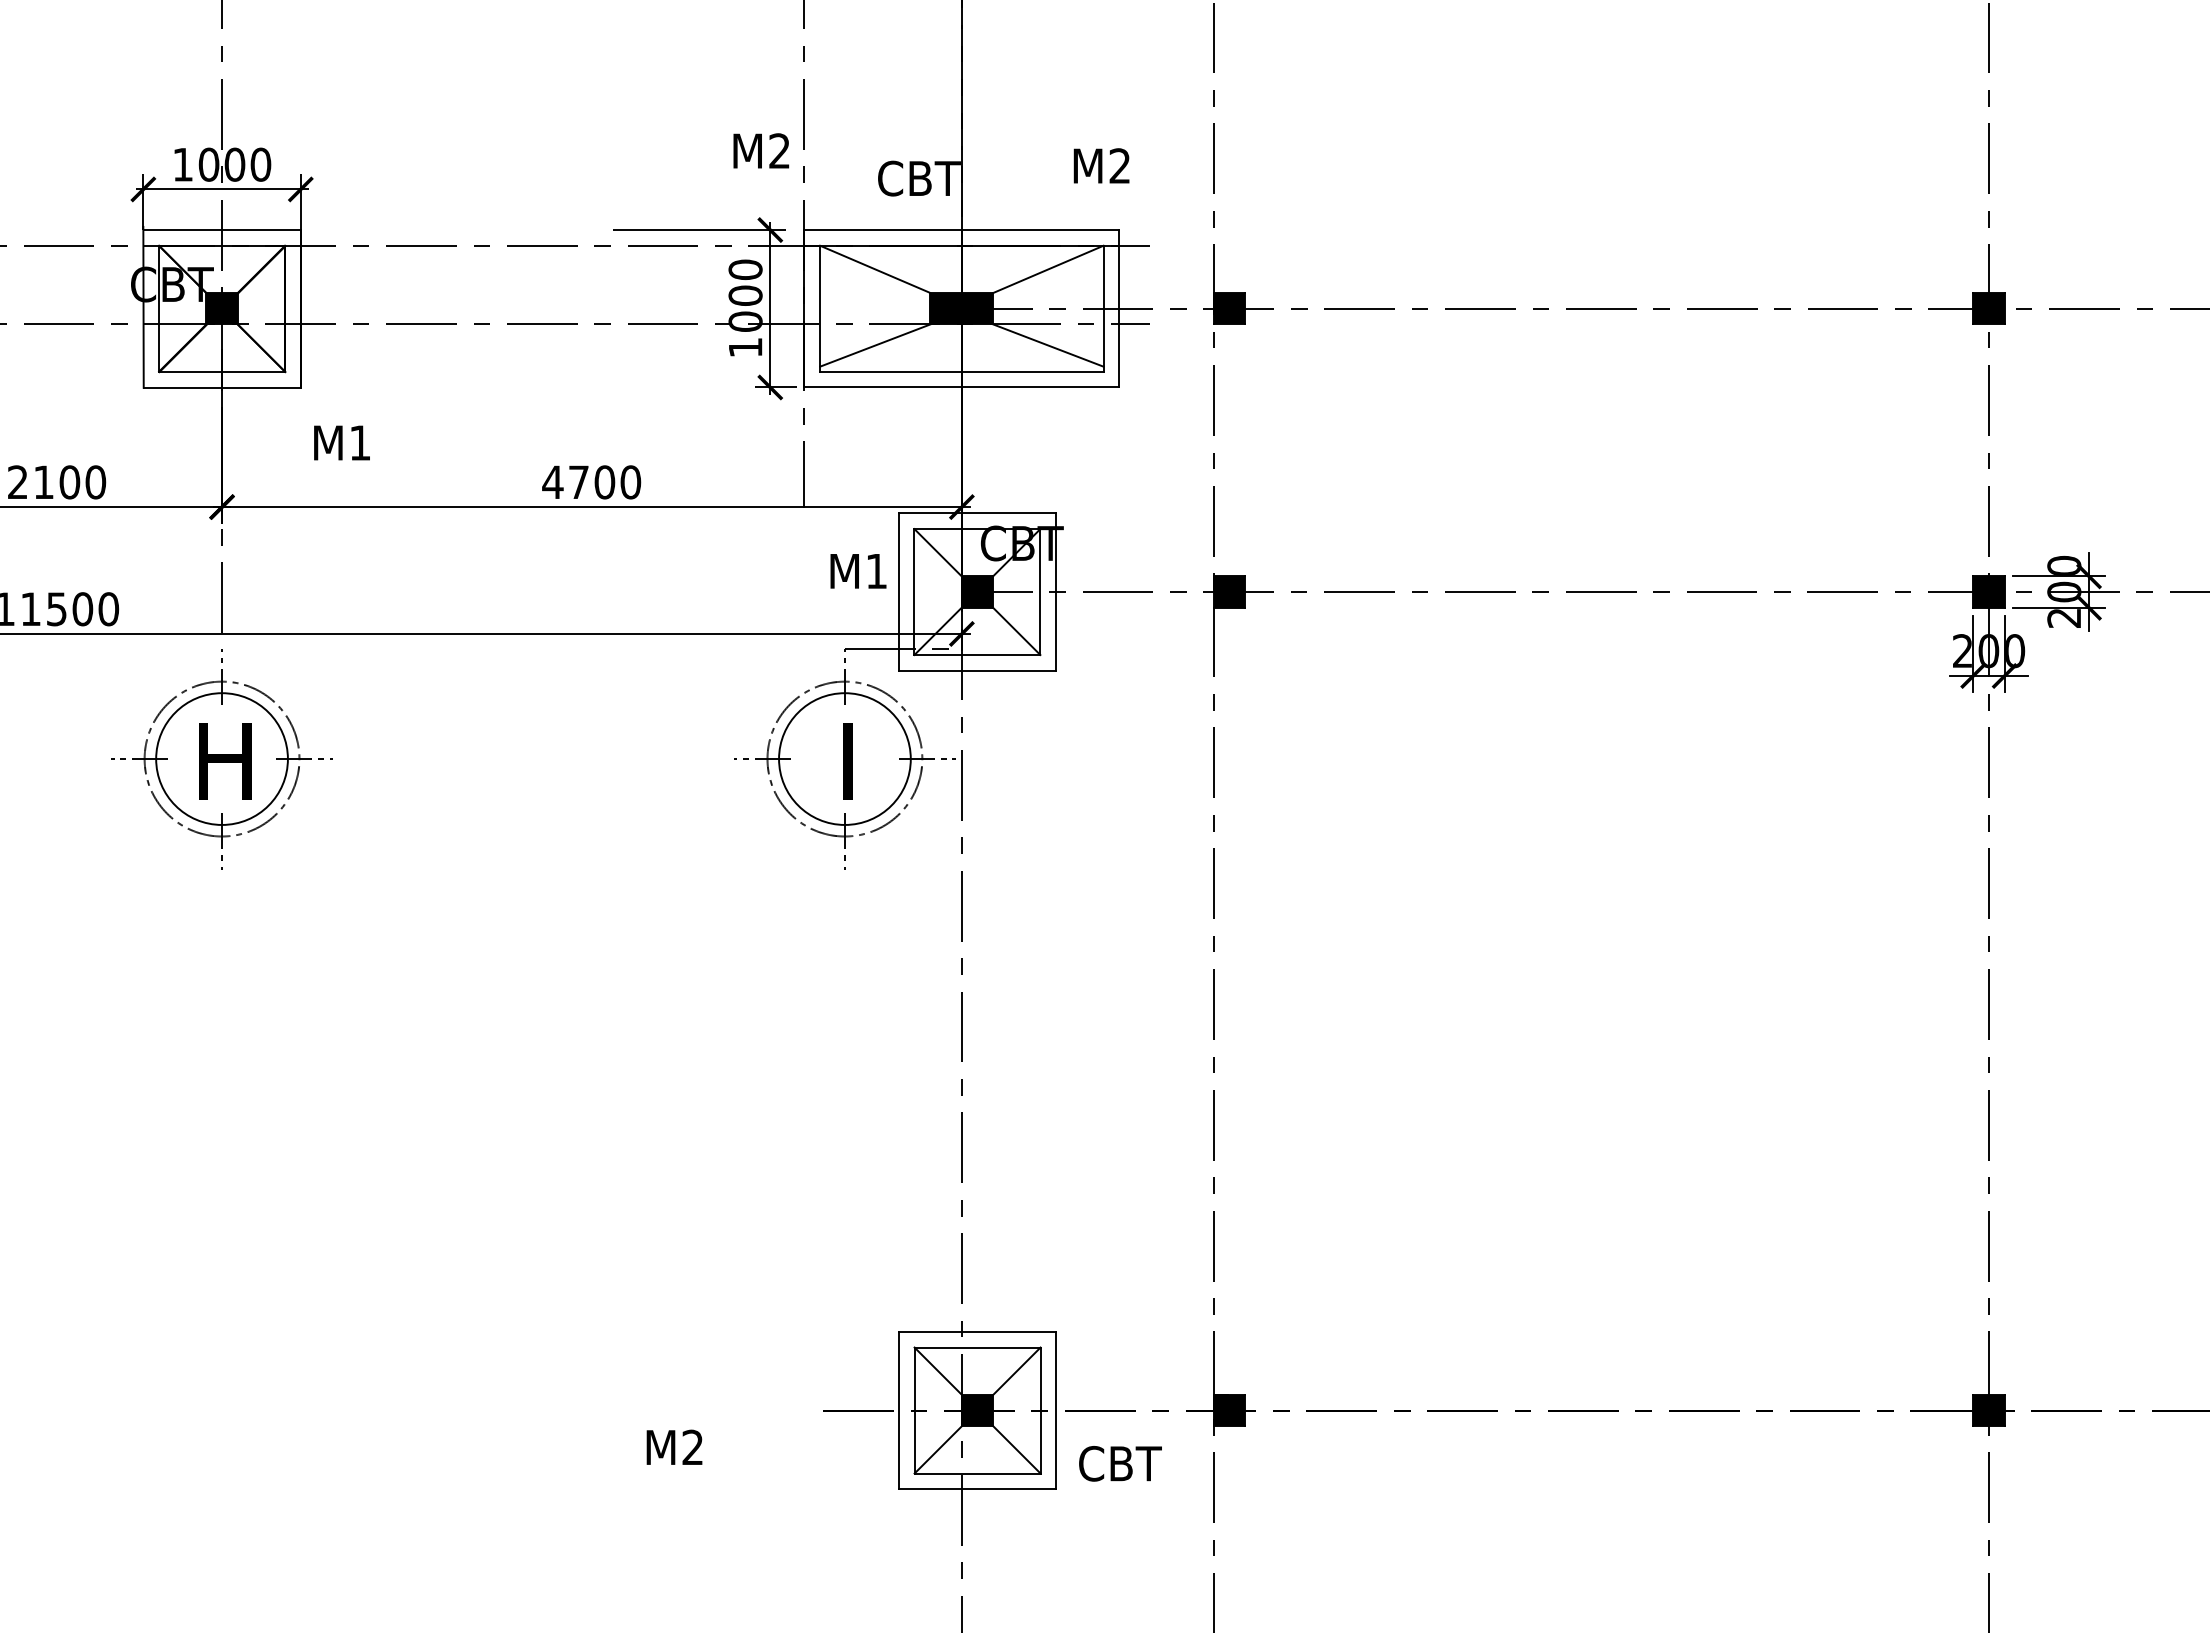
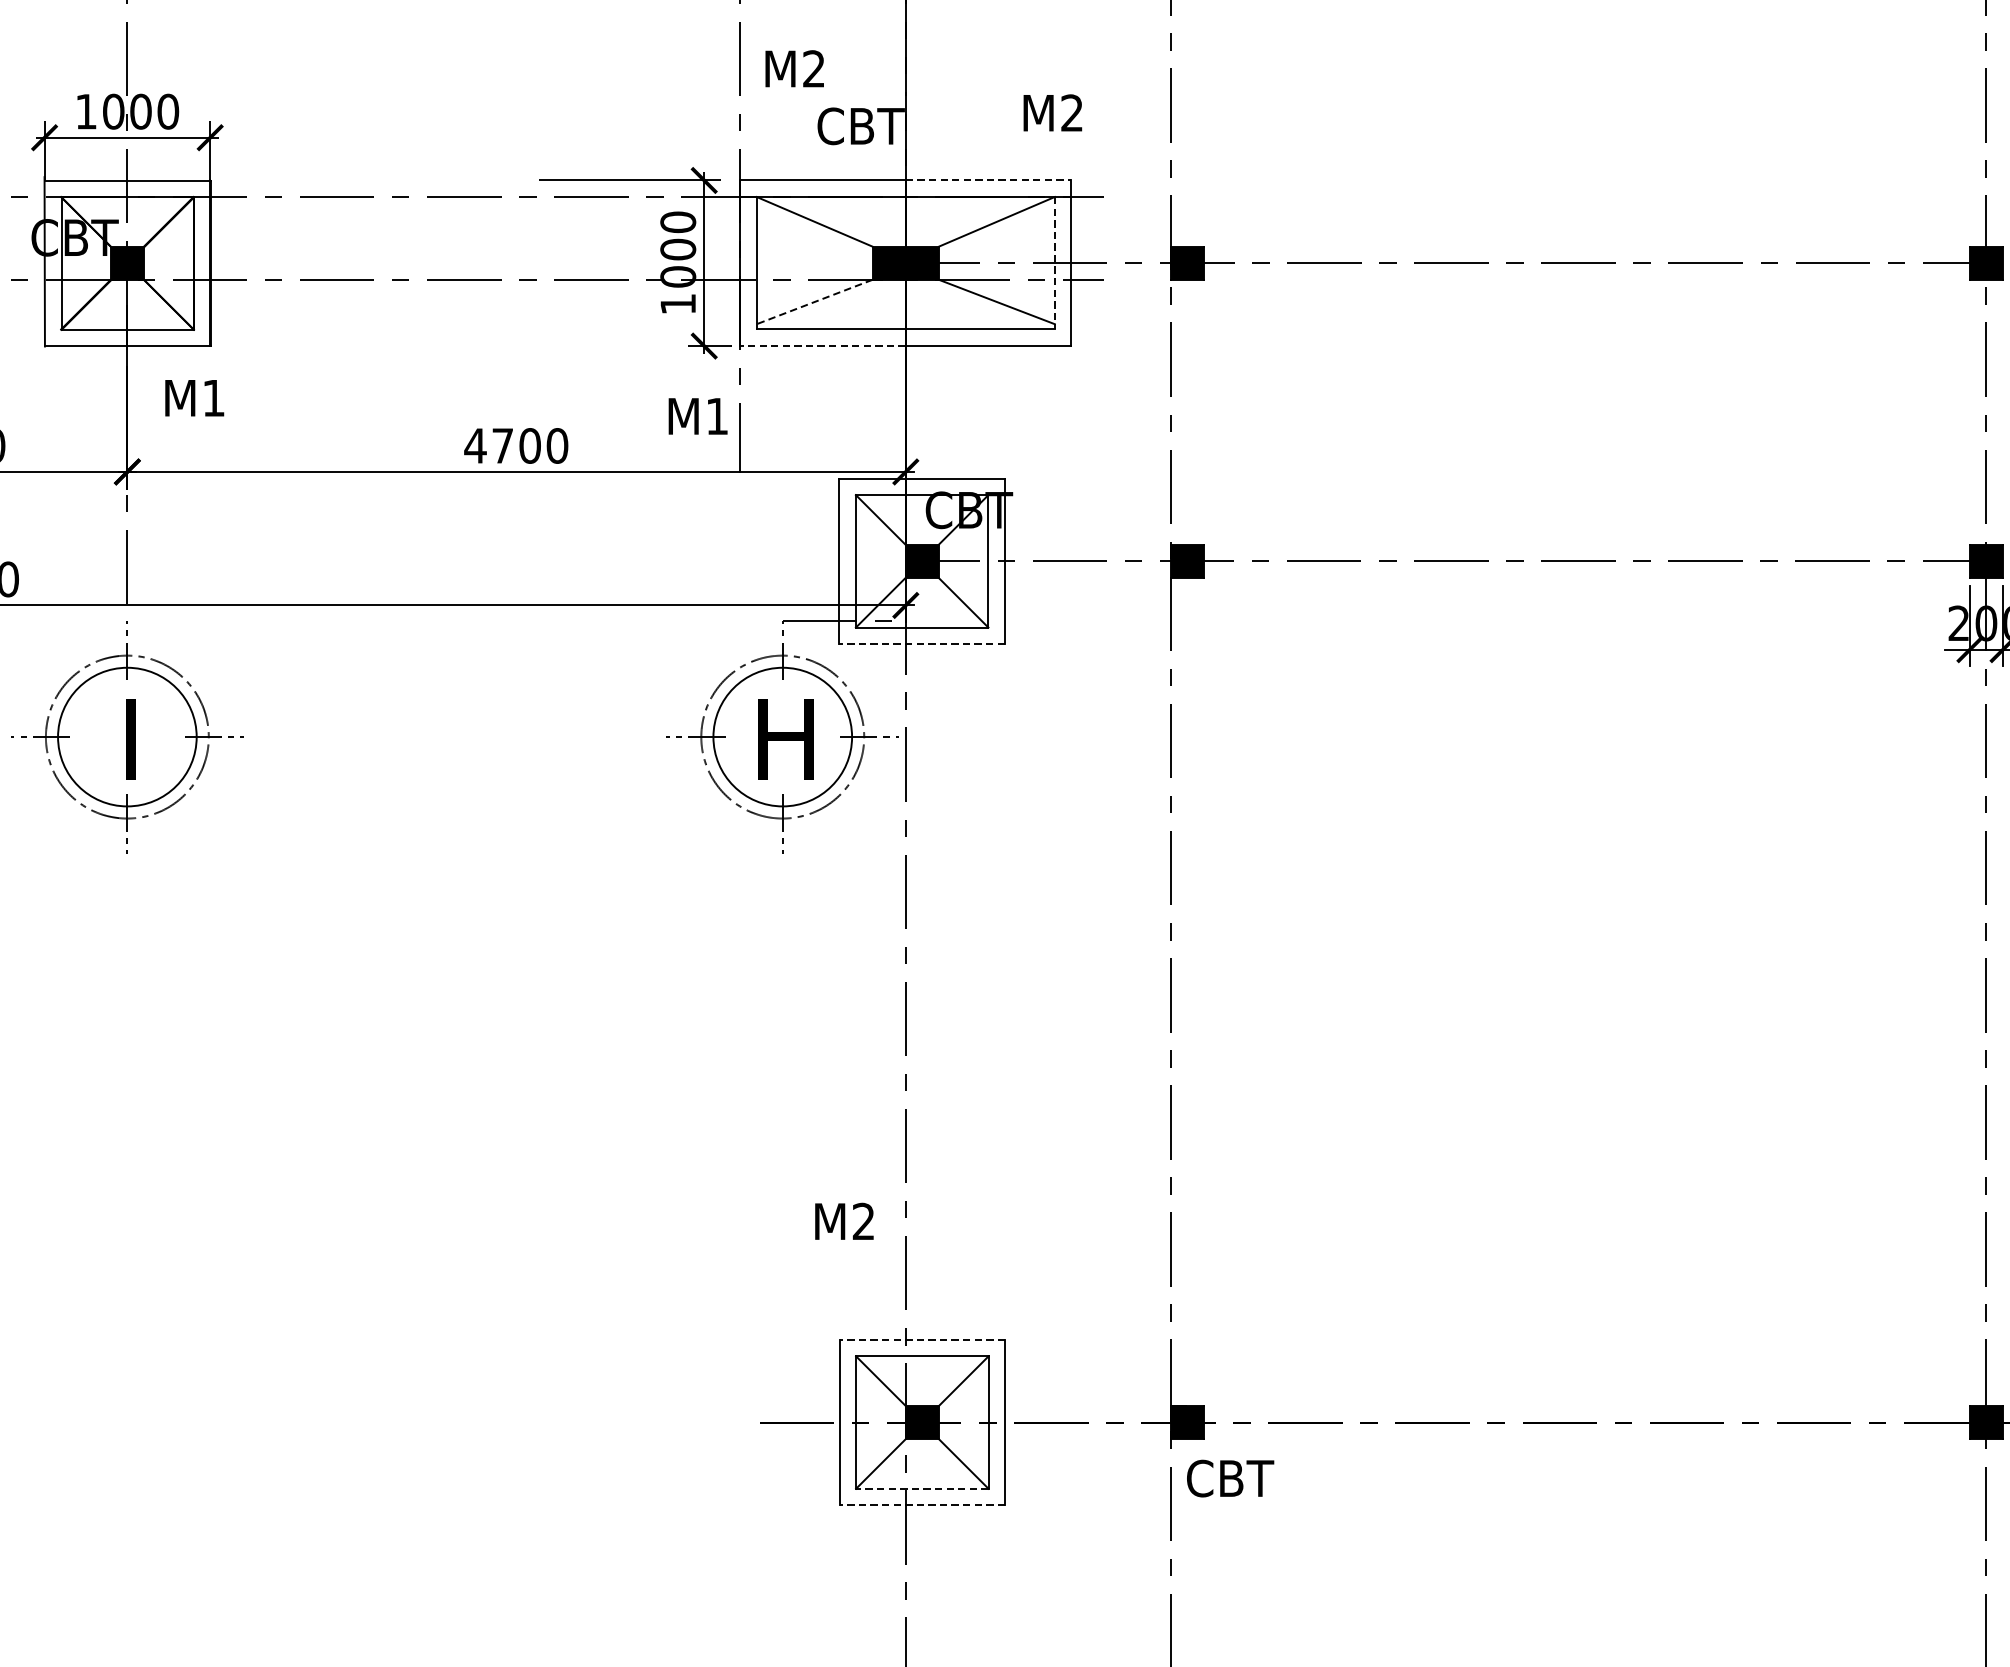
text: (761, 150) -> (794, 68), moved
line: (1040, 230) -> (988, 180), solid -> dashed
line: (1103, 308) -> (1054, 262), solid -> dashed
line: (875, 345) -> (814, 301), solid -> dashed
line: (883, 387) -> (823, 346), solid -> dashed
text: (341, 442) -> (194, 397), moved
text: (858, 571) -> (698, 416), moved
line: (977, 670) -> (922, 643), solid -> dashed
text: (225, 761) -> (131, 739), H -> I
text: (847, 761) -> (785, 739), I -> H
line: (977, 1331) -> (922, 1339), solid -> dashed
text: (674, 1446) -> (844, 1220), moved
text: (1120, 1463) -> (1230, 1478), moved
line: (977, 1473) -> (922, 1488), solid -> dashed
line: (977, 1489) -> (922, 1505), solid -> dashed

